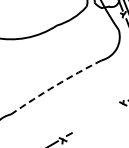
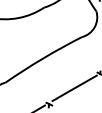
arc: (55, 85) -> (42, 58), dashed -> solid
line: (96, 118) -> (77, 86), added

